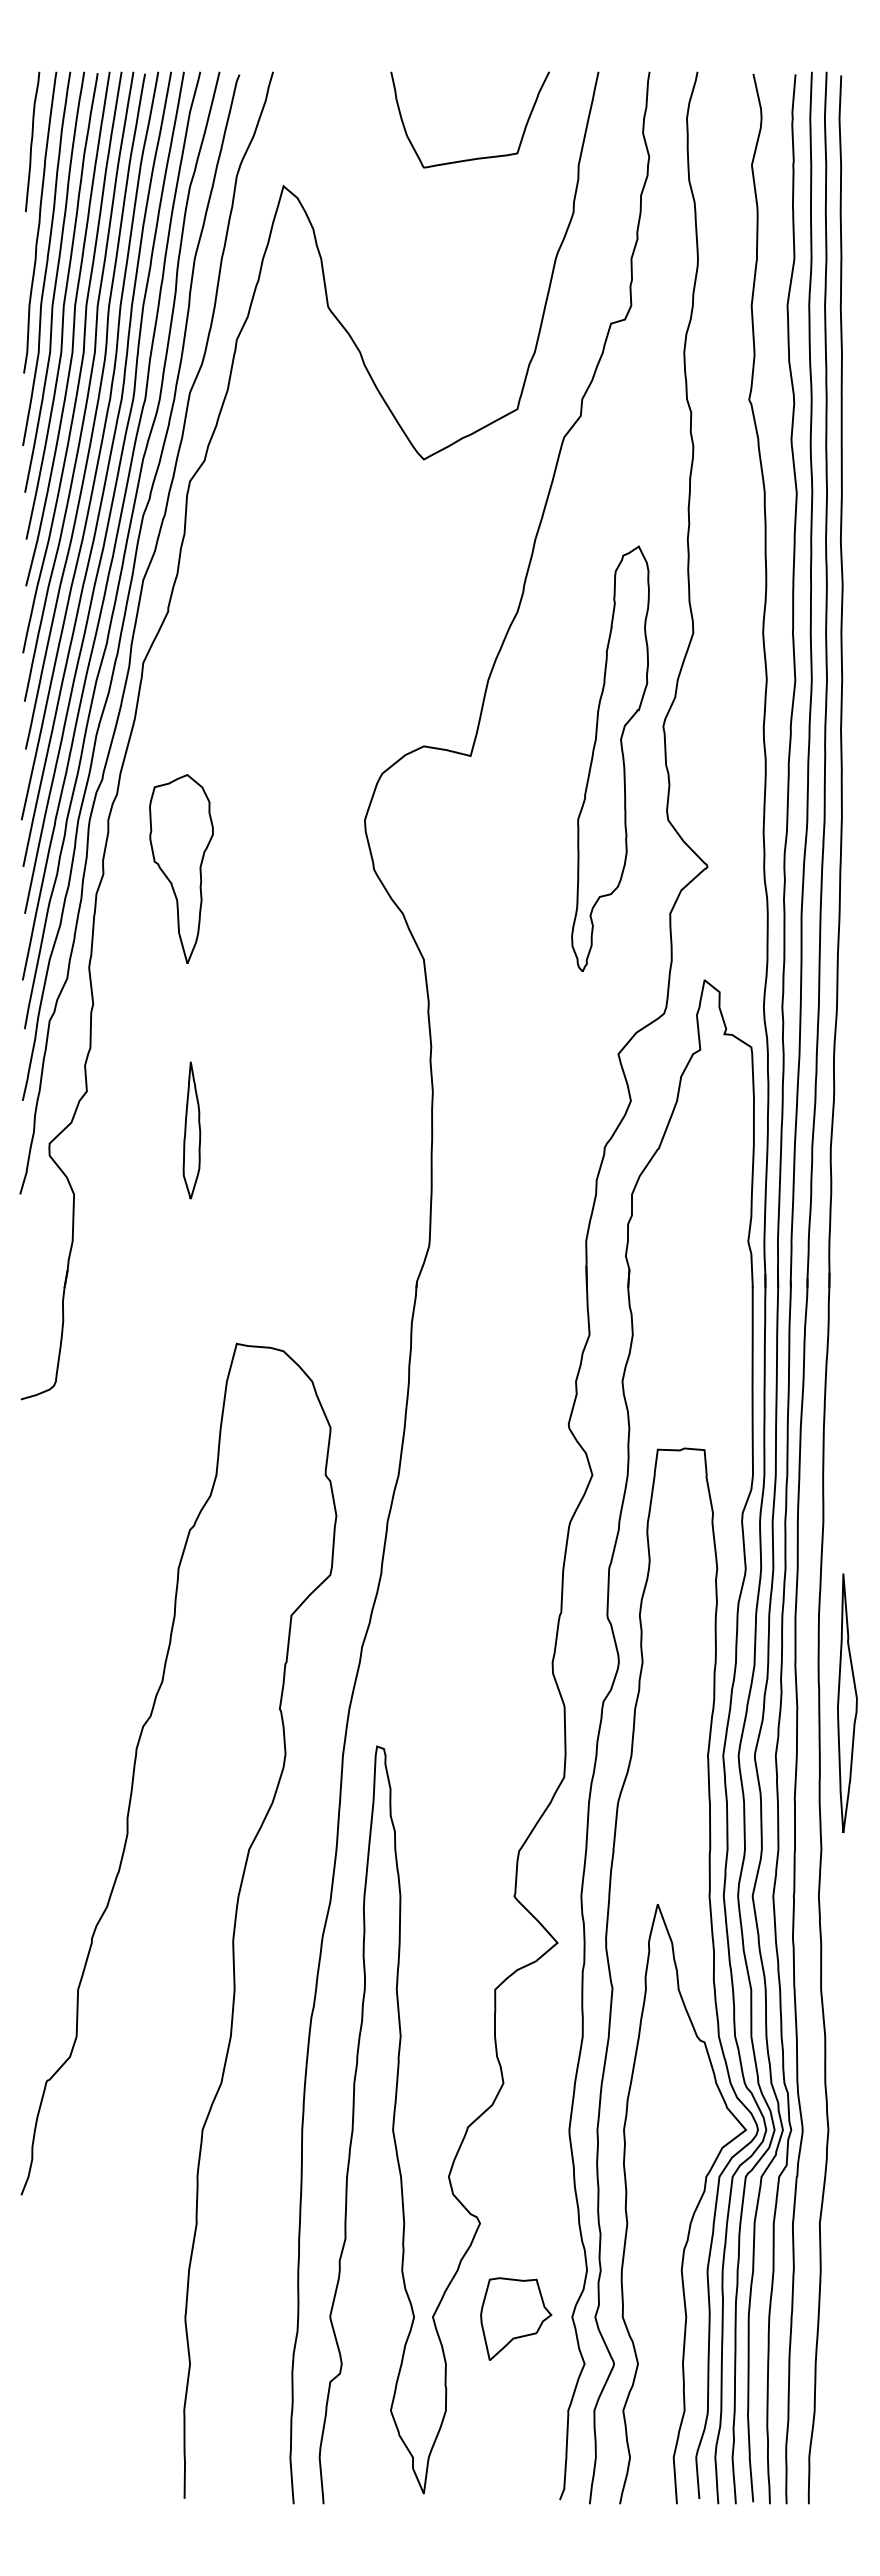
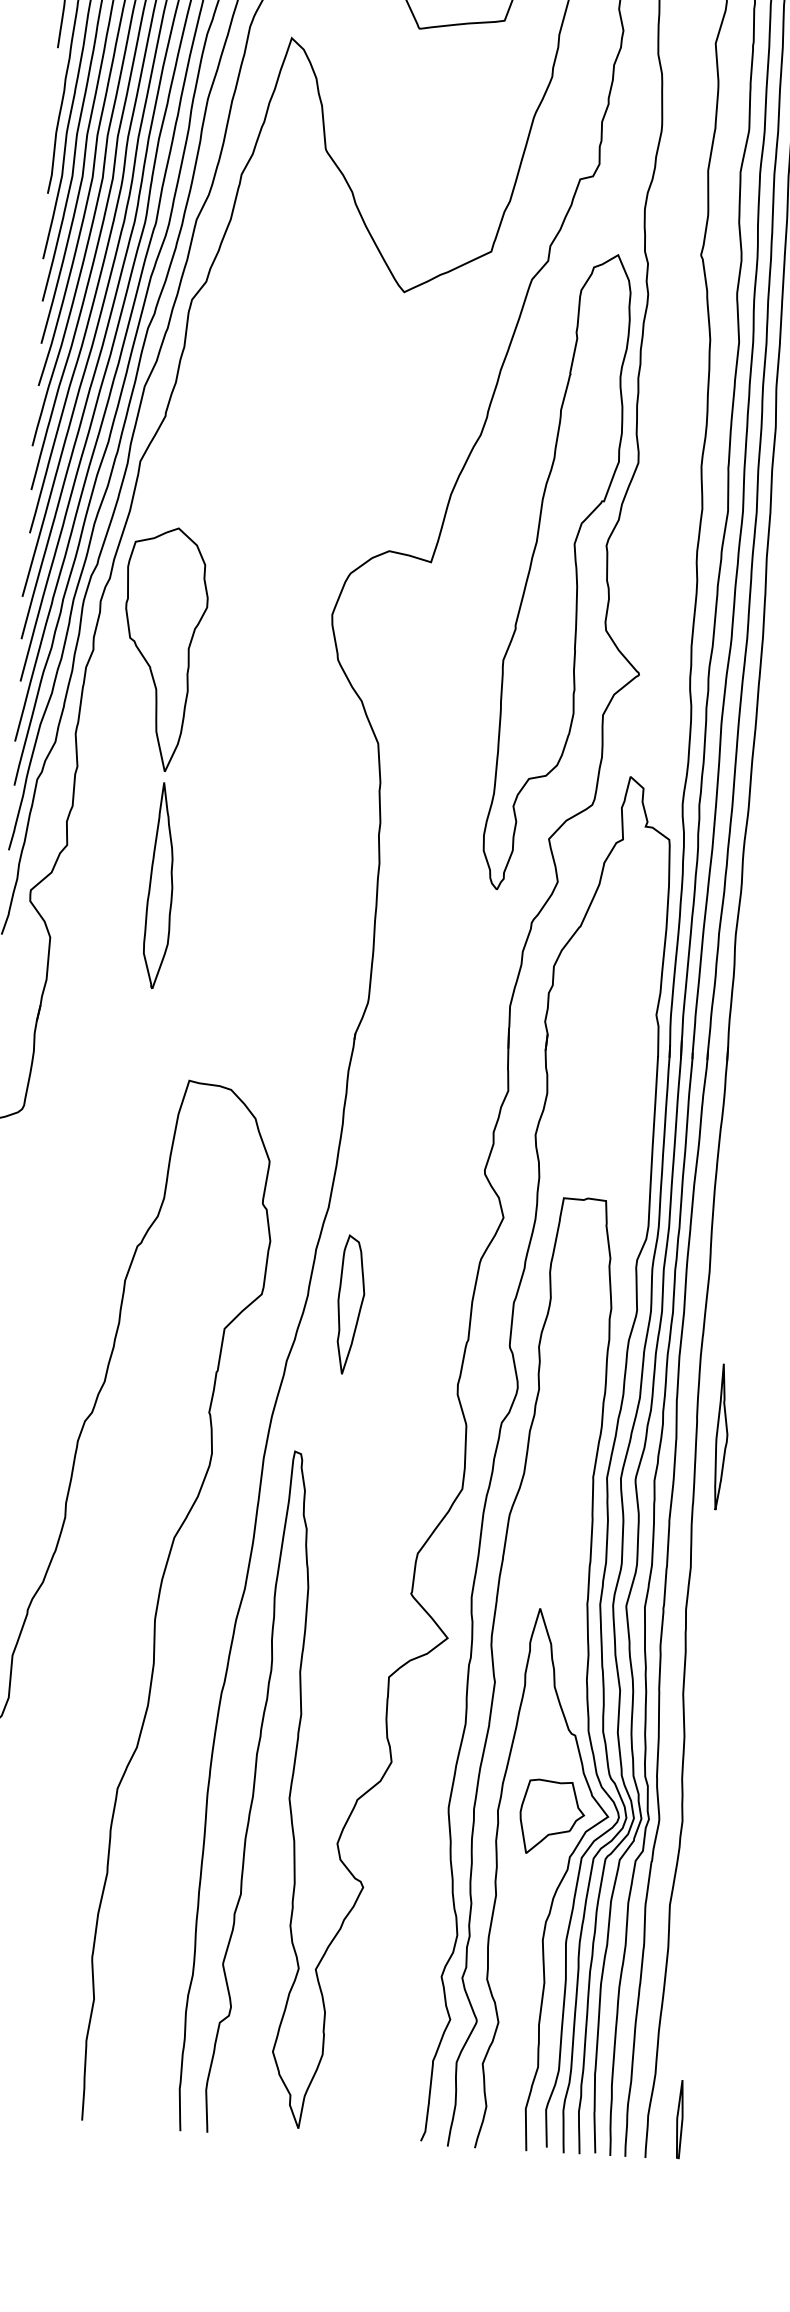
part: (610, 758) -> (557, 571), size x1.67
part: (181, 868) -> (164, 648), size x1.43
part: (191, 1130) -> (159, 885), size x1.67
part: (429, 1580) -> (351, 1304), added
part: (847, 1703) -> (721, 1437), size x0.62
part: (516, 2318) -> (552, 1816), moved
curve: (842, 2459) -> (678, 2119), added

